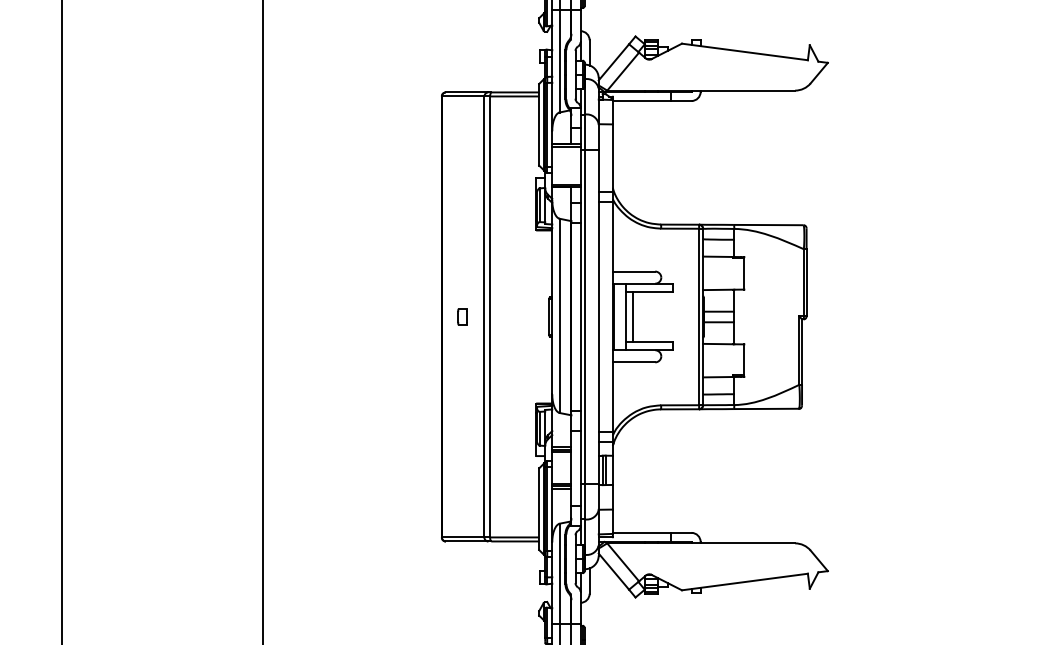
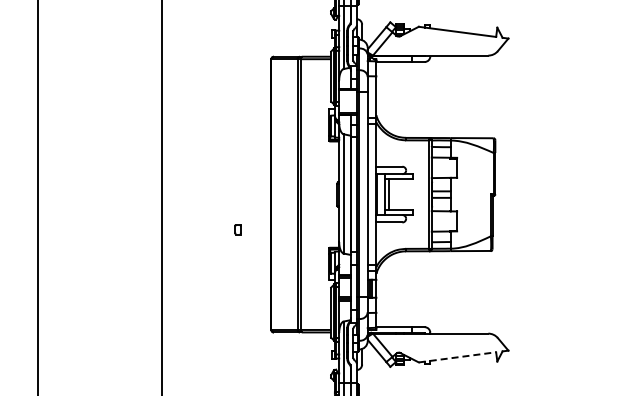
part: (461, 316) -> (237, 229), moved
line: (744, 582) -> (457, 357), solid -> dashed

